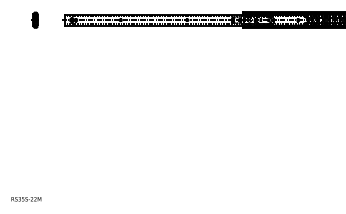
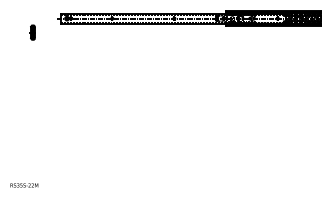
part: (35, 20) -> (32, 32), moved

